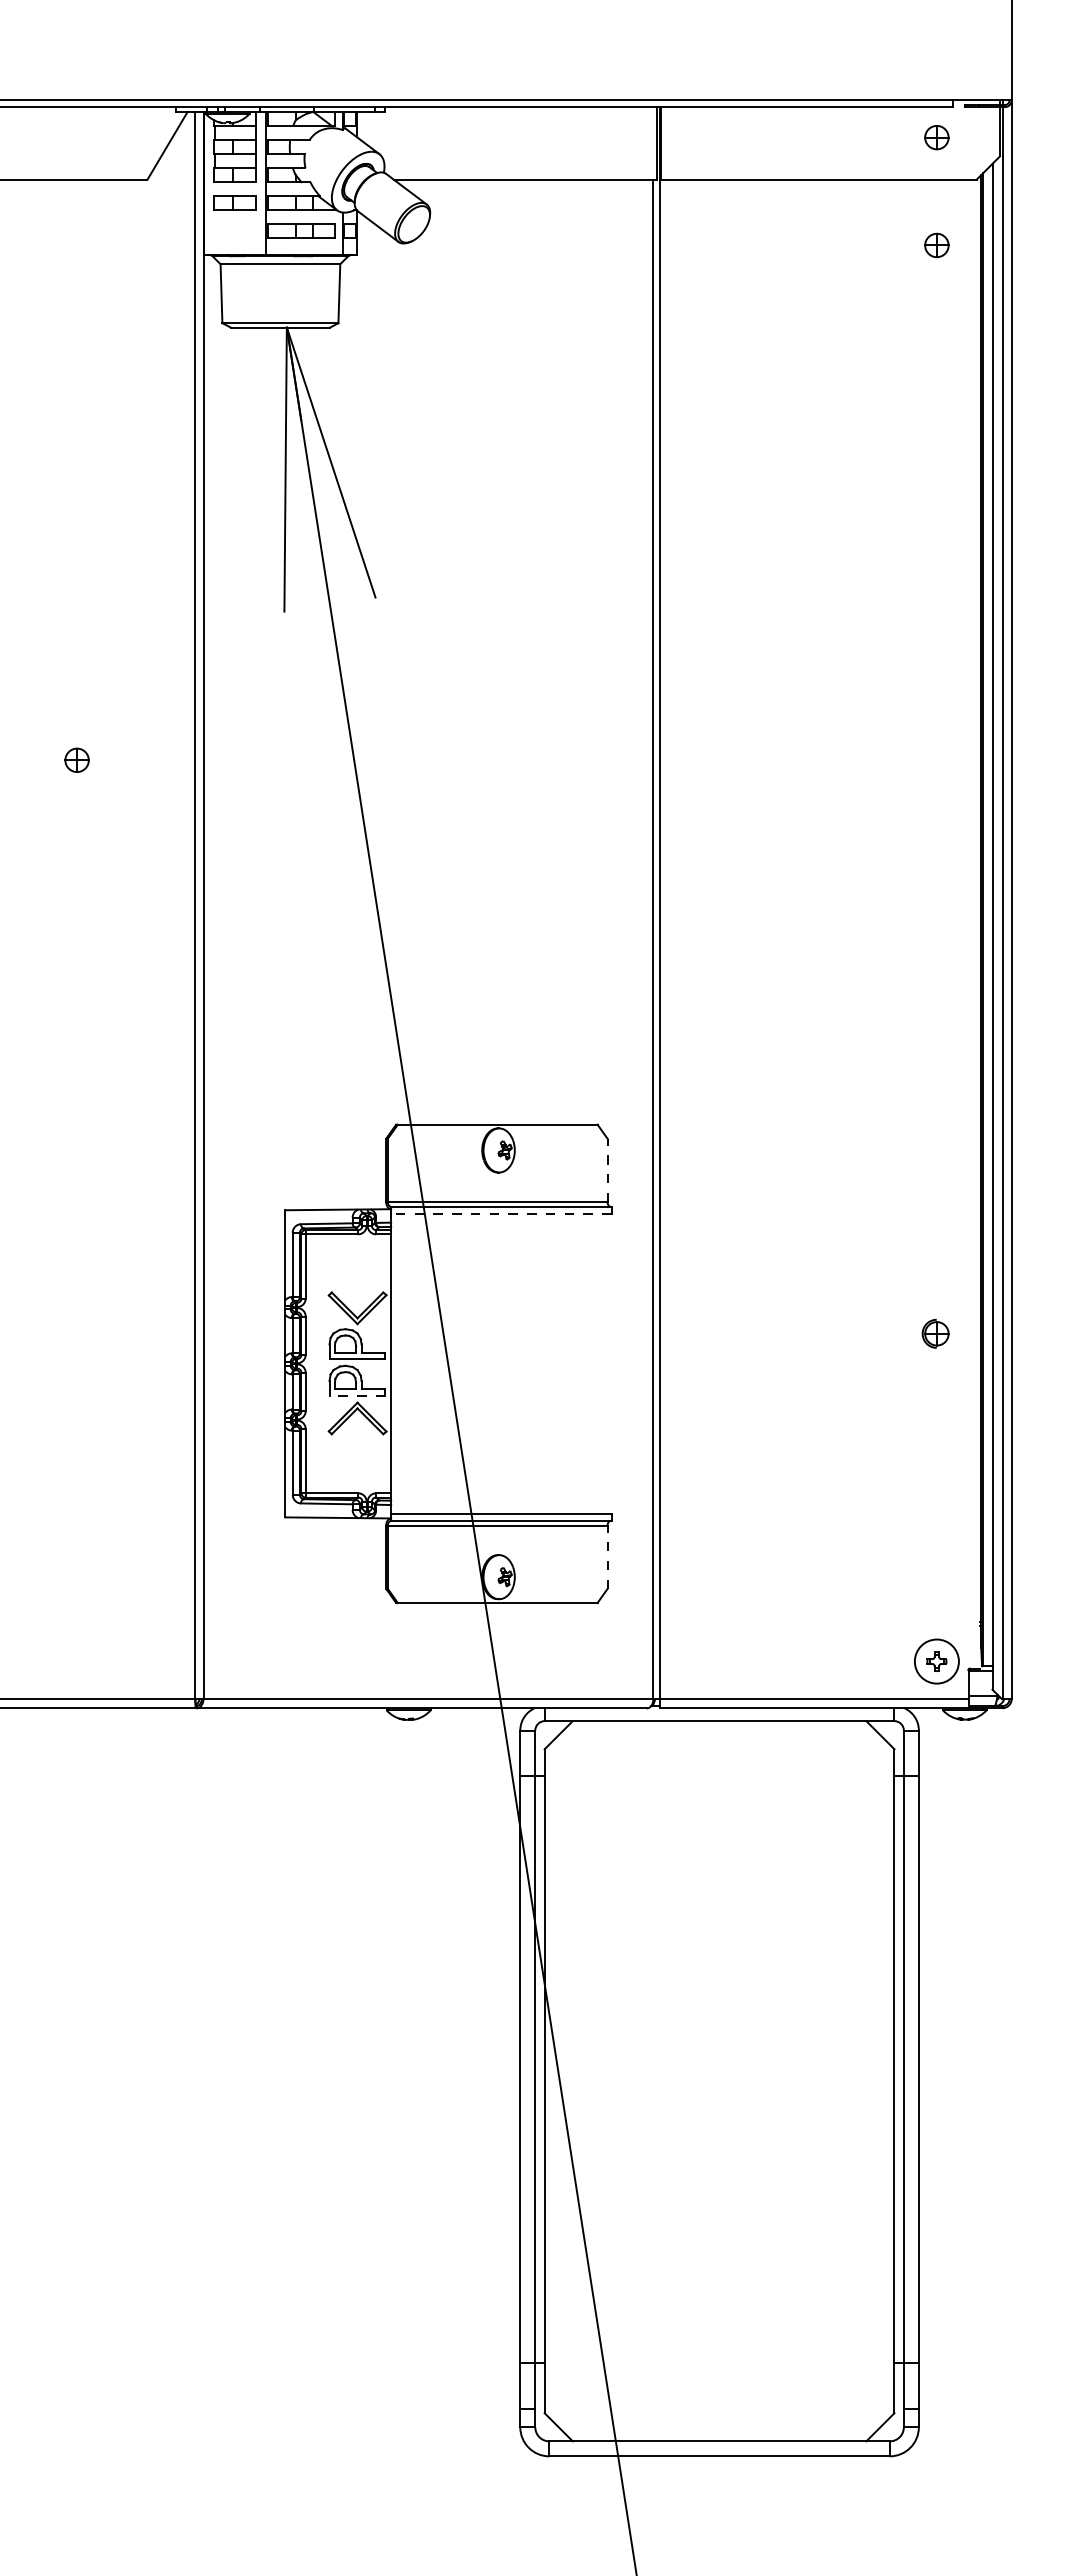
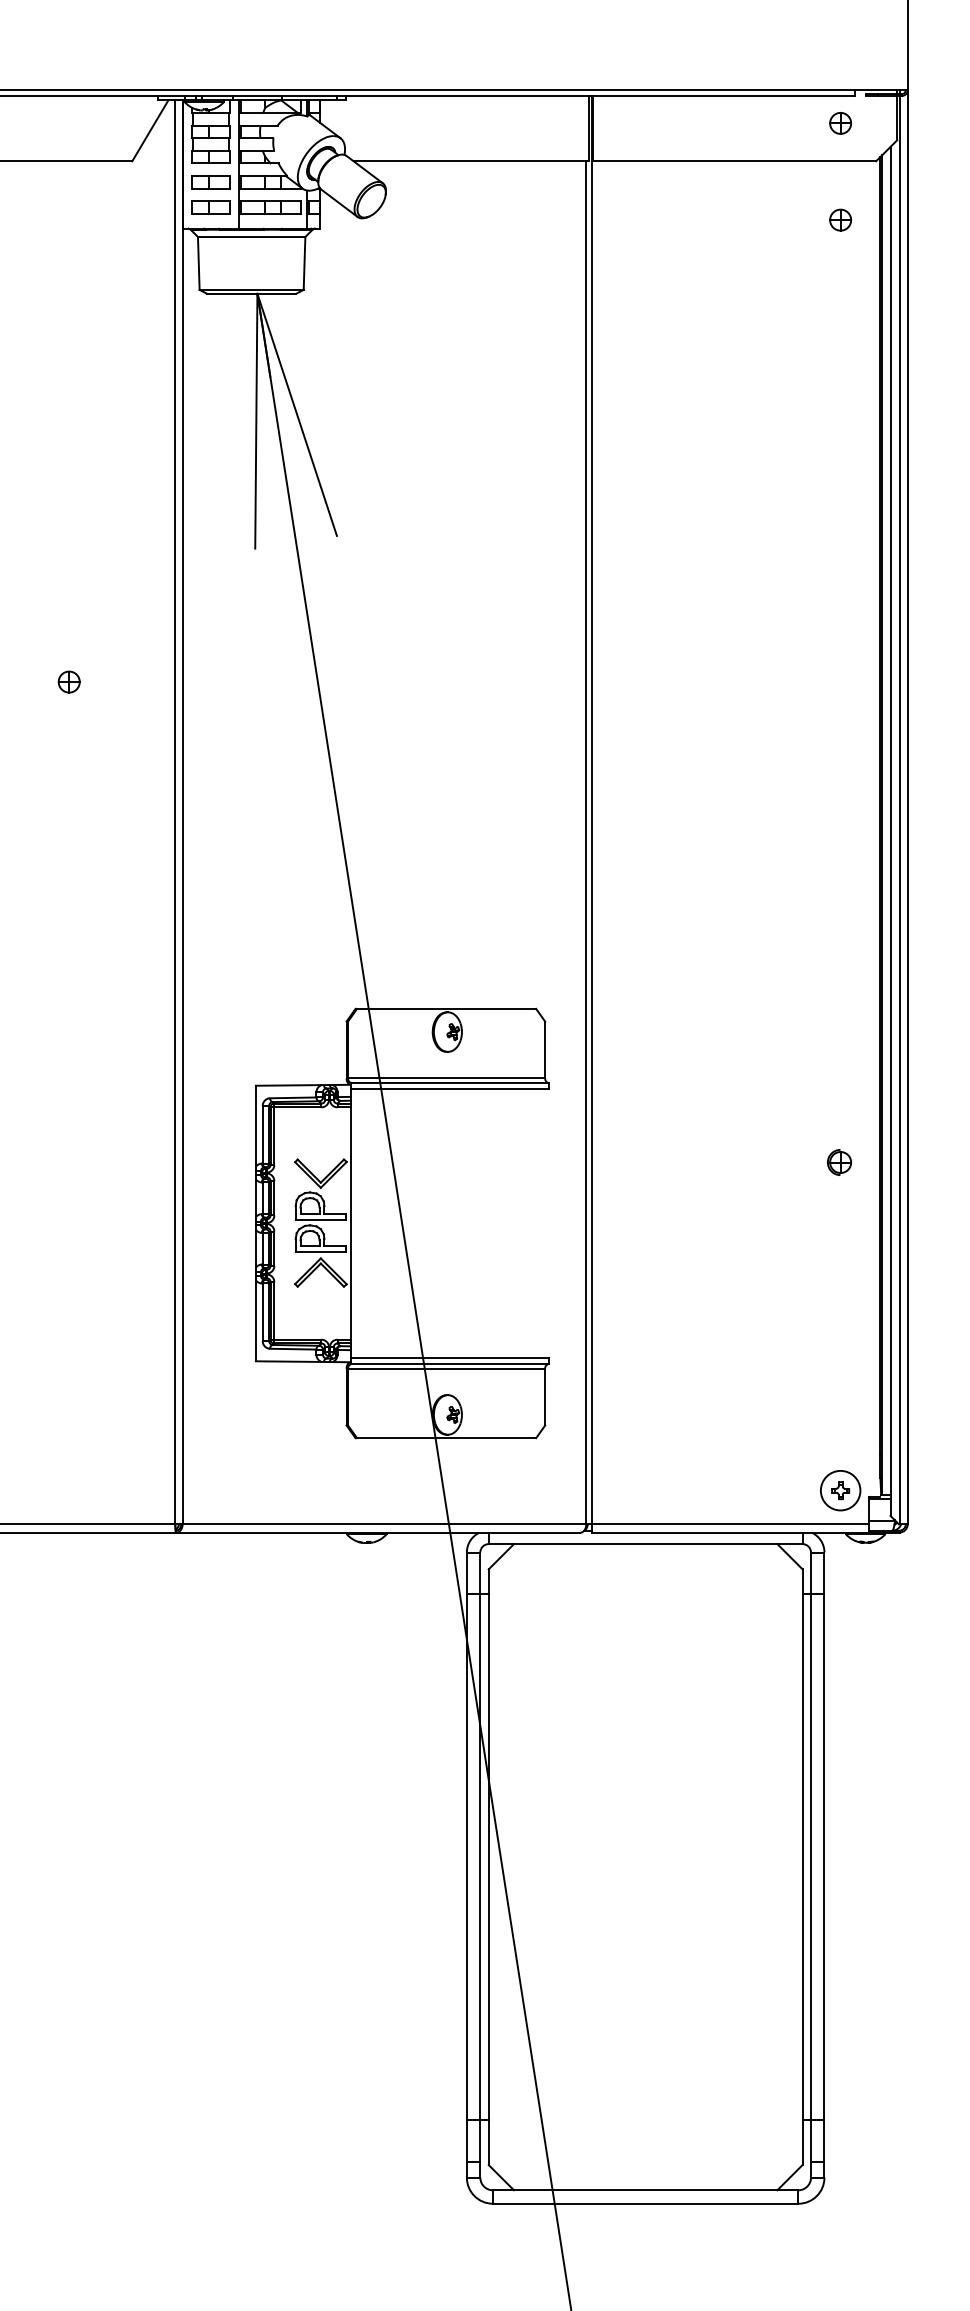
part: (234, 230) -> (210, 206), added
line: (607, 1170) -> (545, 1050), dashed -> solid
line: (500, 1213) -> (449, 1088), dashed -> solid
part: (935, 1333) -> (839, 1162), moved
line: (357, 1396) -> (320, 1252), dashed -> solid
line: (607, 1557) -> (545, 1397), dashed -> solid

